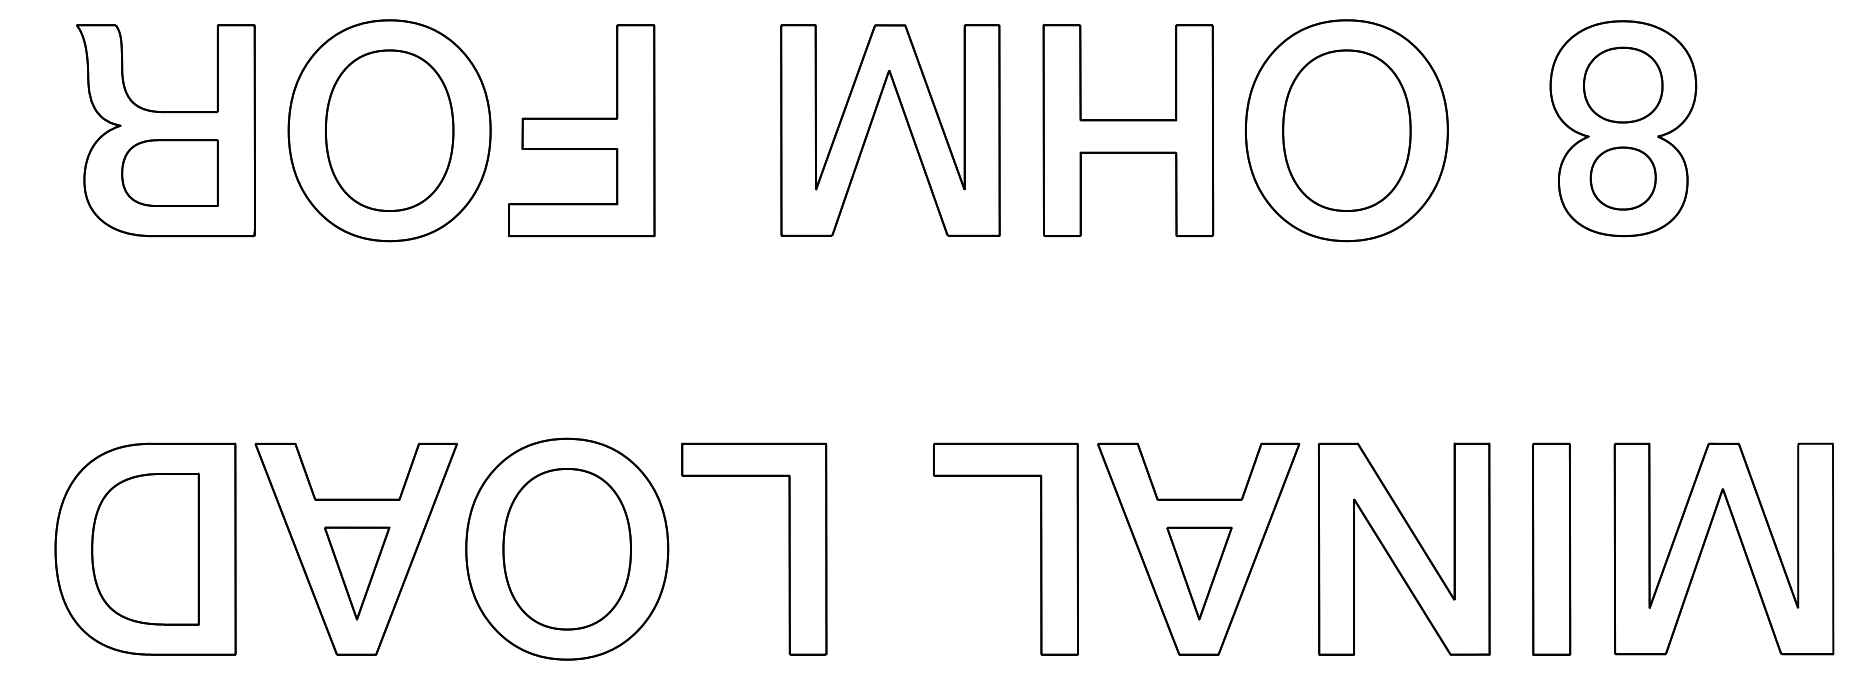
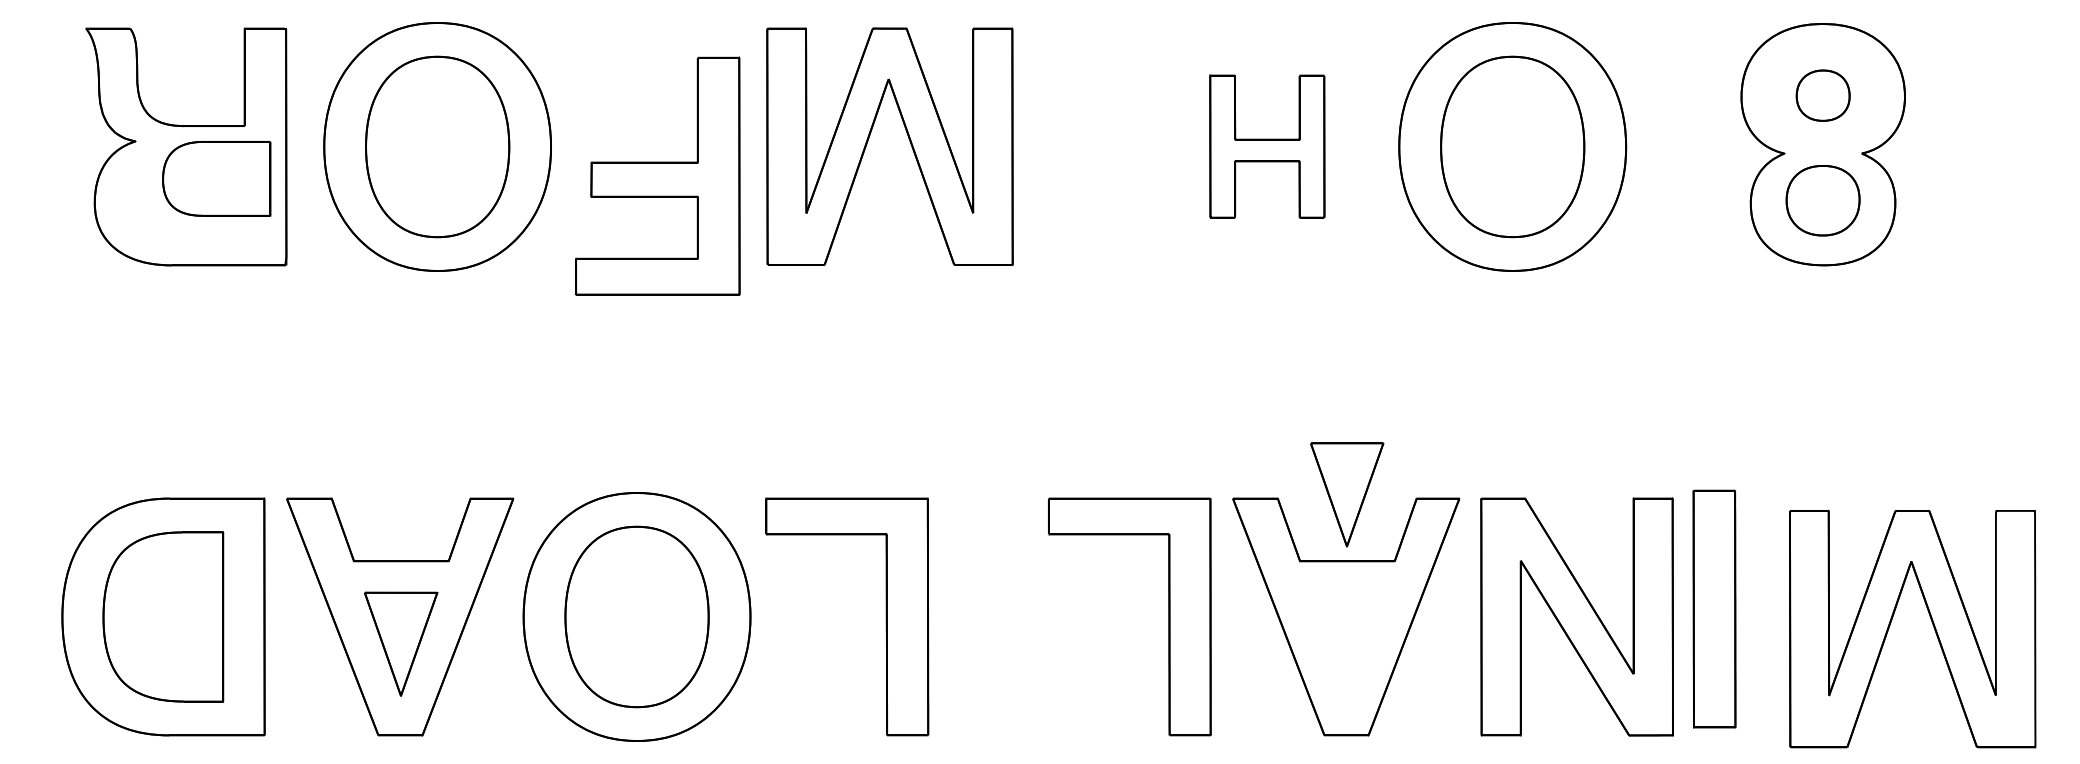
part: (1623, 84) -> (1823, 95), size x0.6
part: (907, 125) -> (909, 141), moved
part: (1128, 129) -> (1267, 145), size x0.6
part: (581, 130) -> (657, 175), moved
part: (169, 172) -> (216, 178), moved
part: (1740, 542) -> (1931, 621), moved
part: (1551, 548) -> (1714, 608), moved
part: (1199, 573) -> (1347, 494), moved

